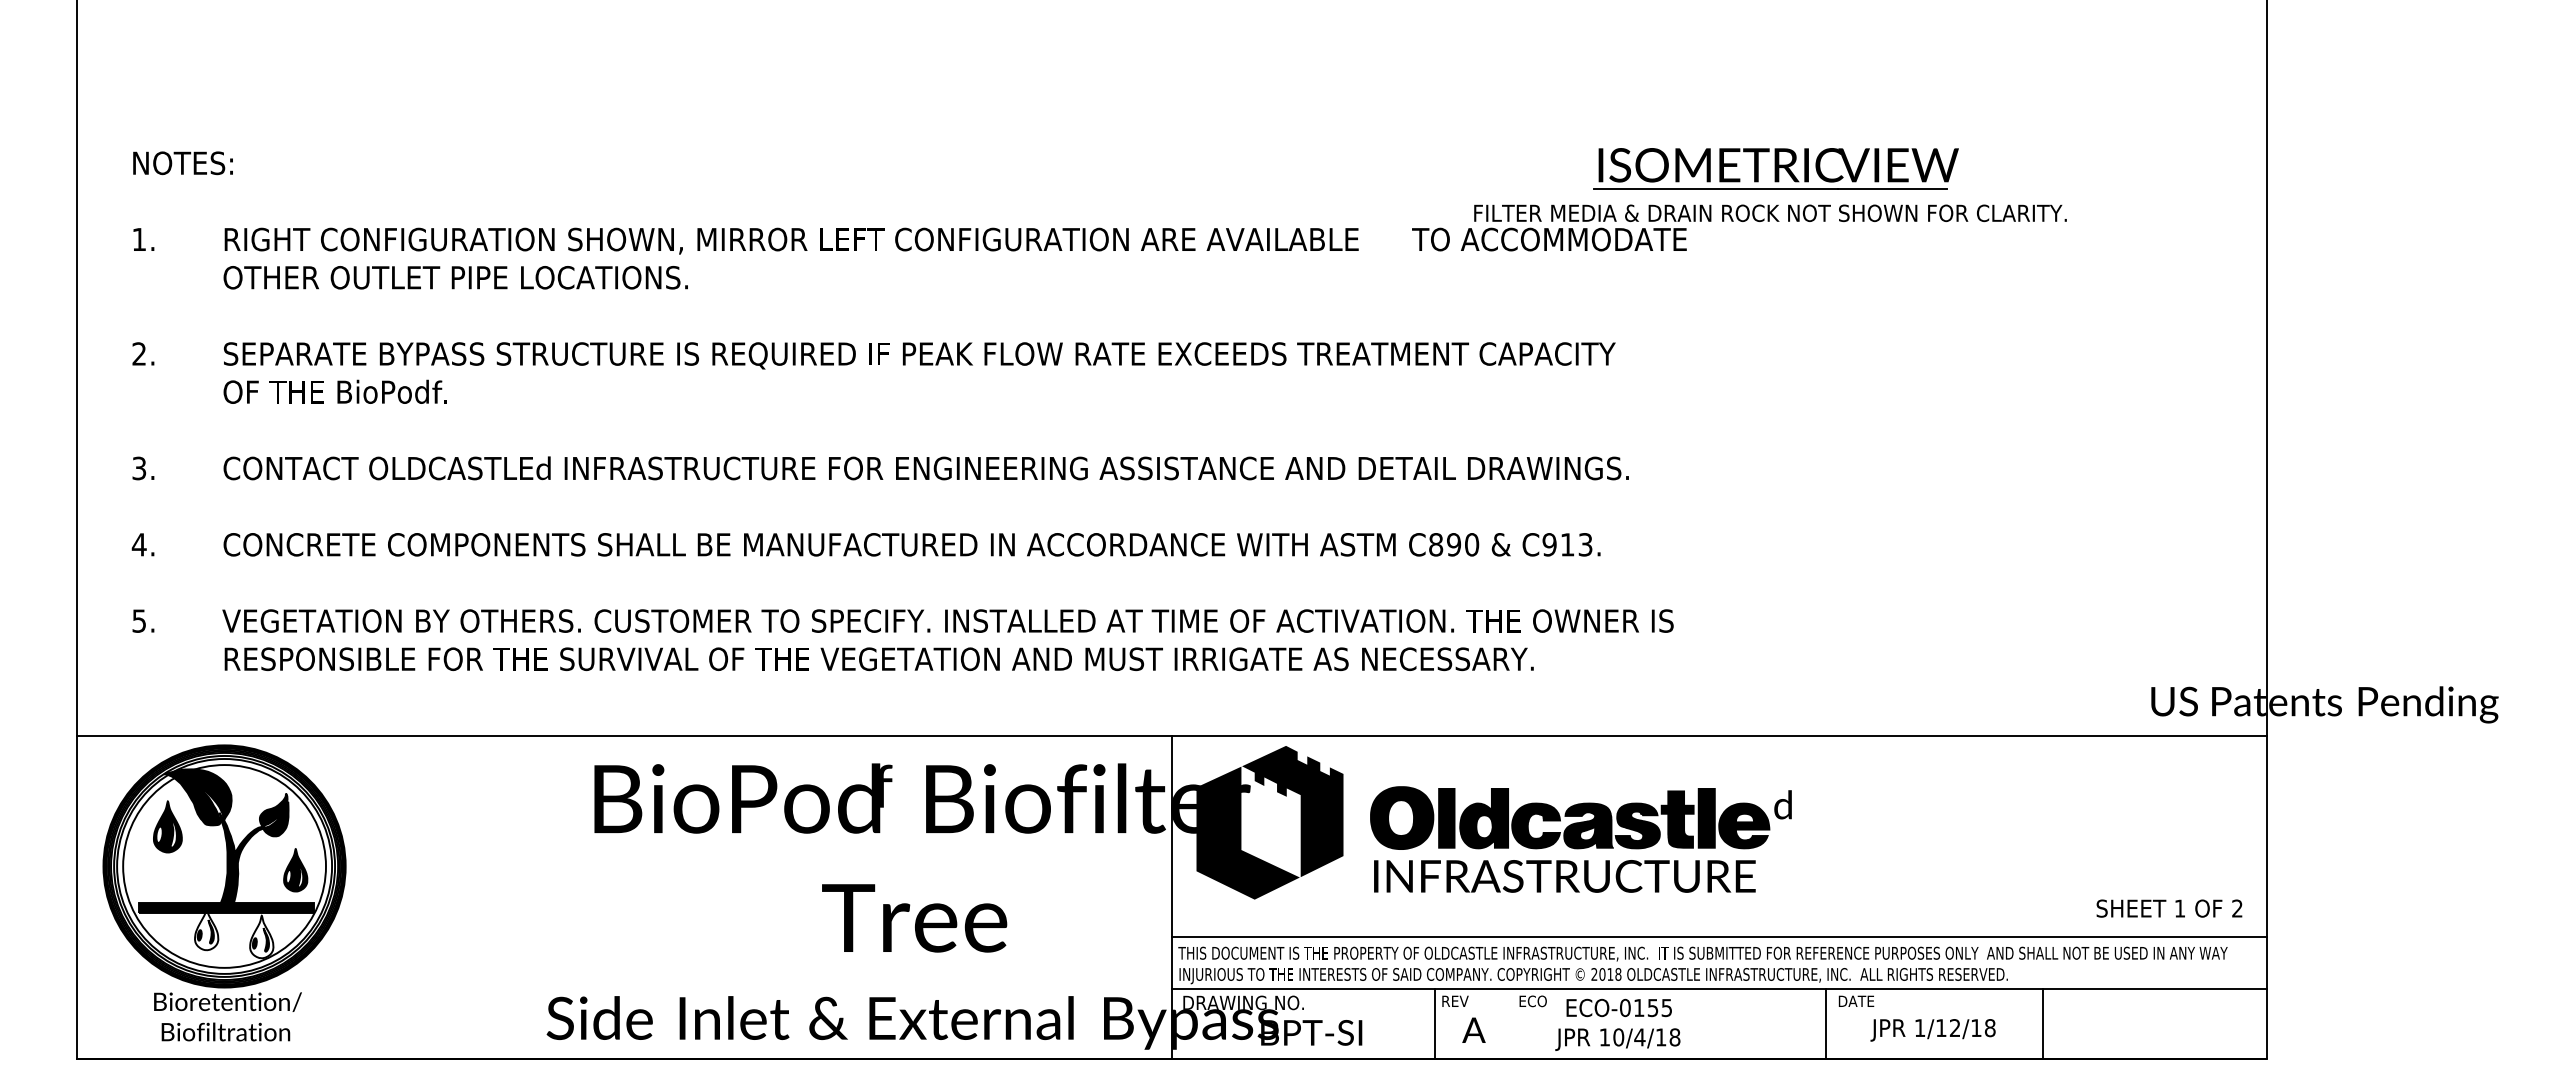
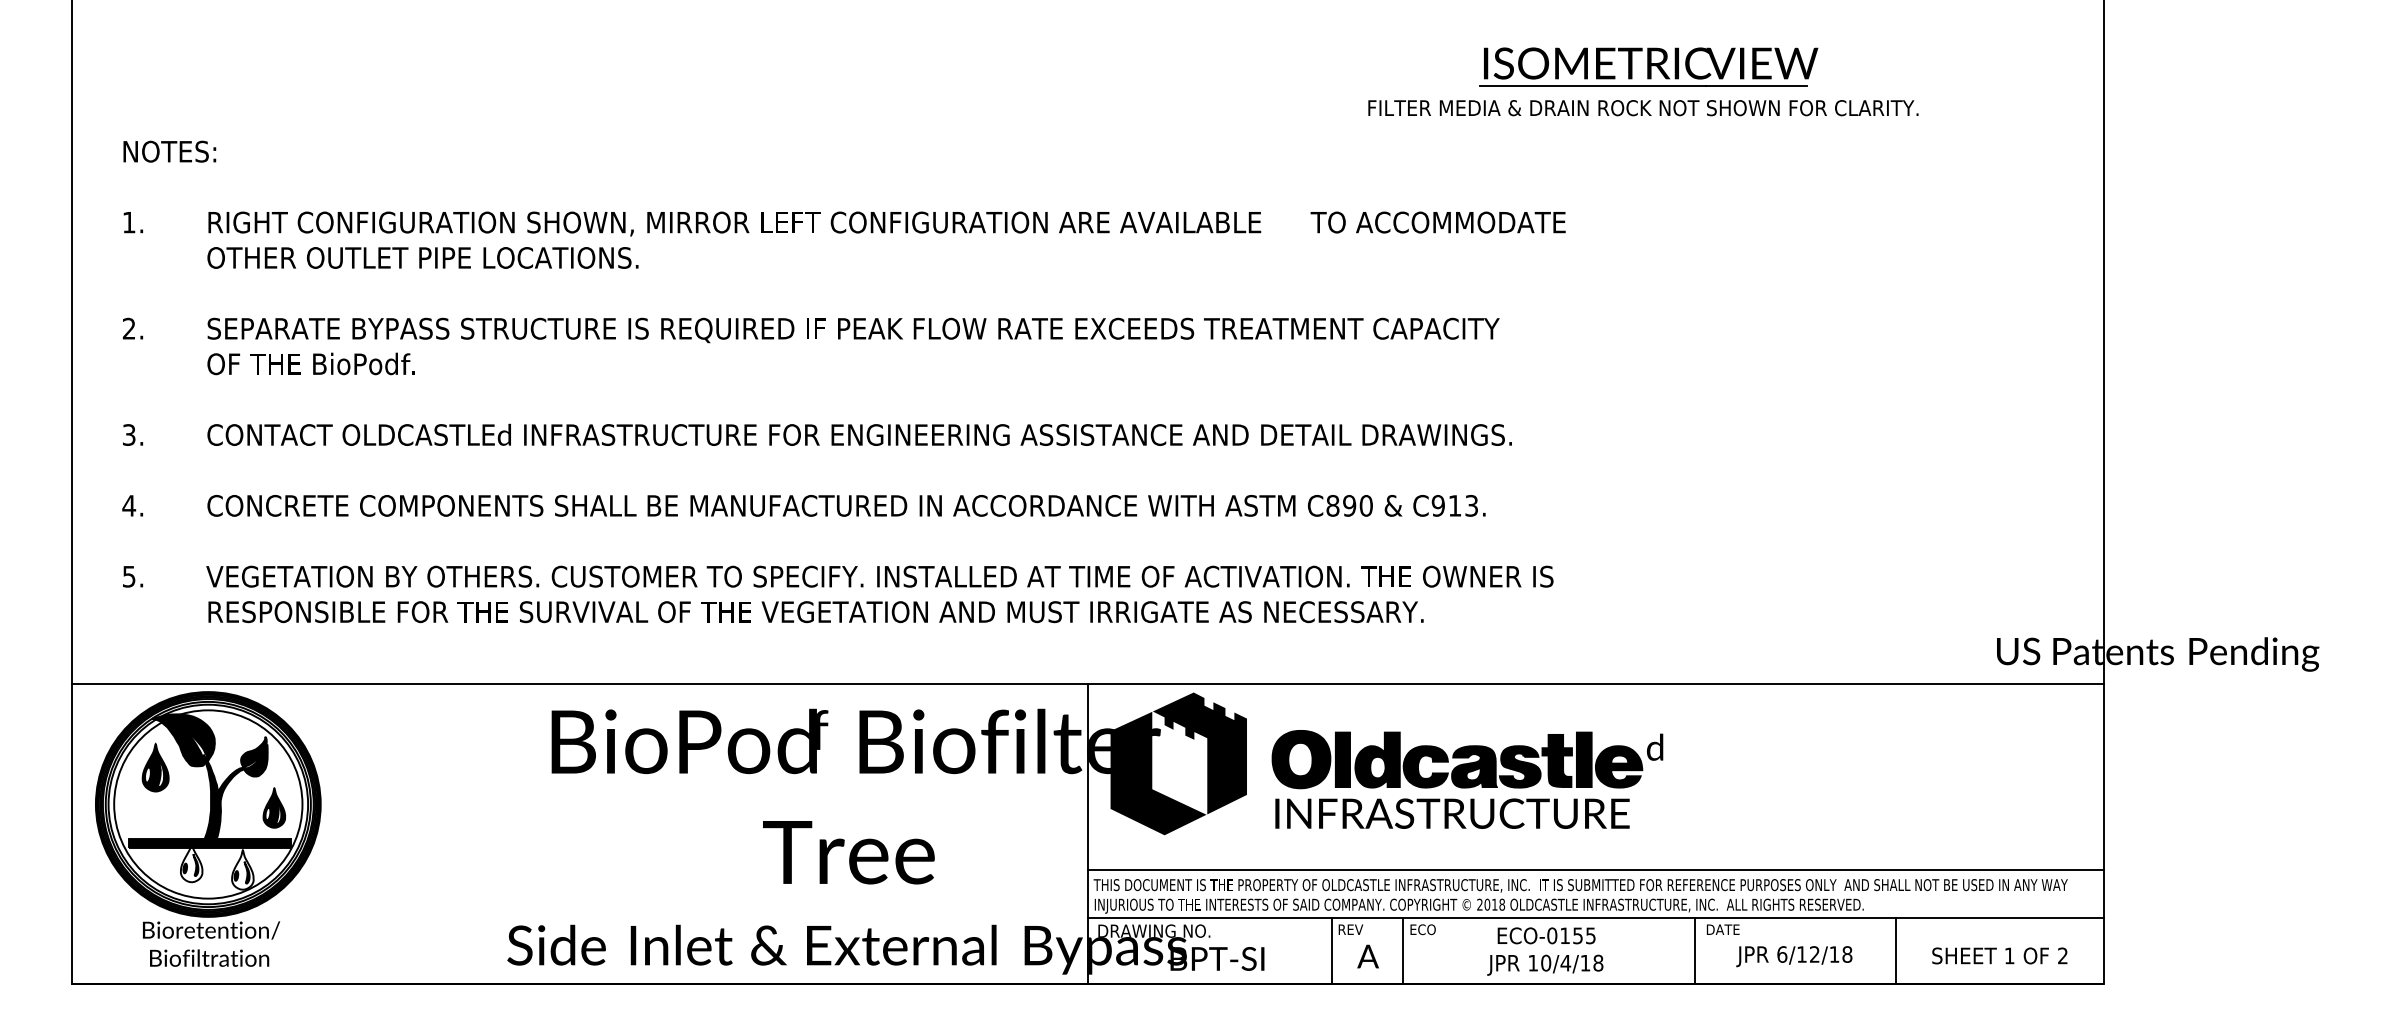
part: (1770, 184) -> (1643, 81), moved
text: (2169, 908) -> (1999, 955), moved
line: (1511, 1023) -> (1402, 950), added
text: (1617, 1024) -> (1545, 951), moved
text: (1919, 1028) -> (1781, 954), 1/12/18 -> 6/12/18

